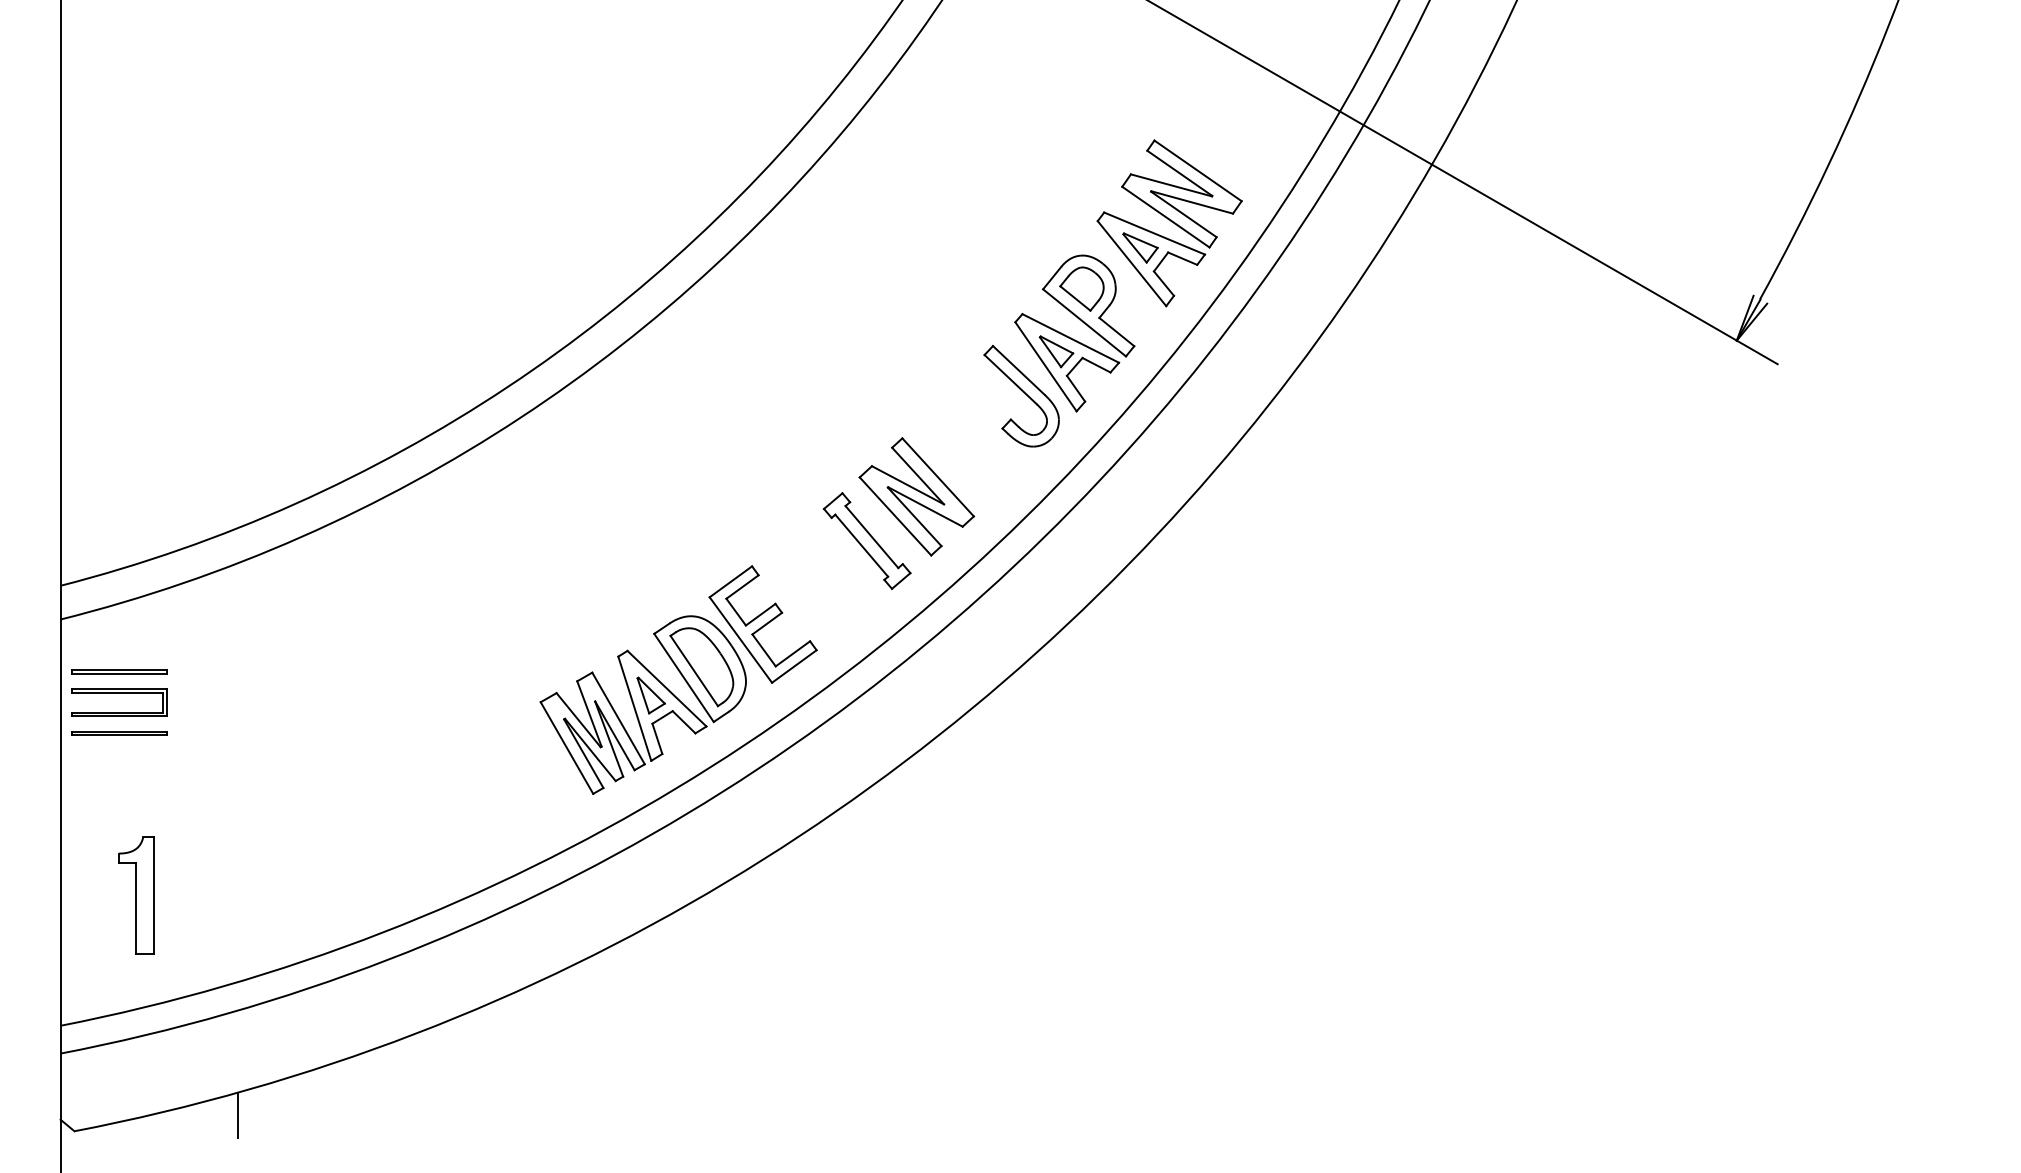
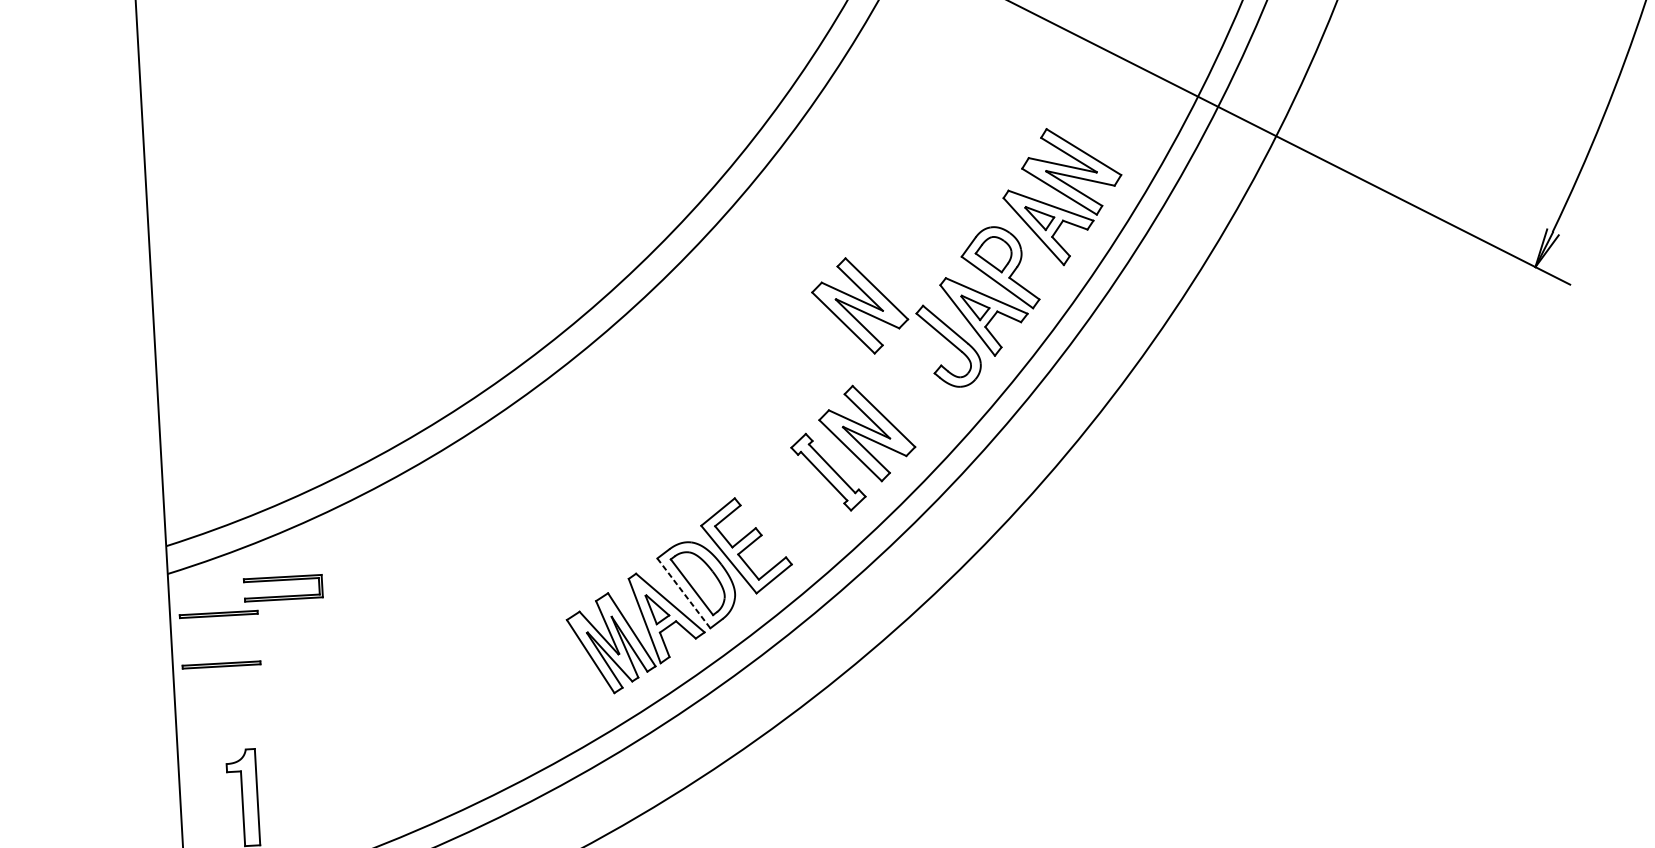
part: (916, 341) -> (859, 305), added
line: (684, 678) -> (684, 593), solid -> dashed
part: (119, 693) -> (282, 580), moved

